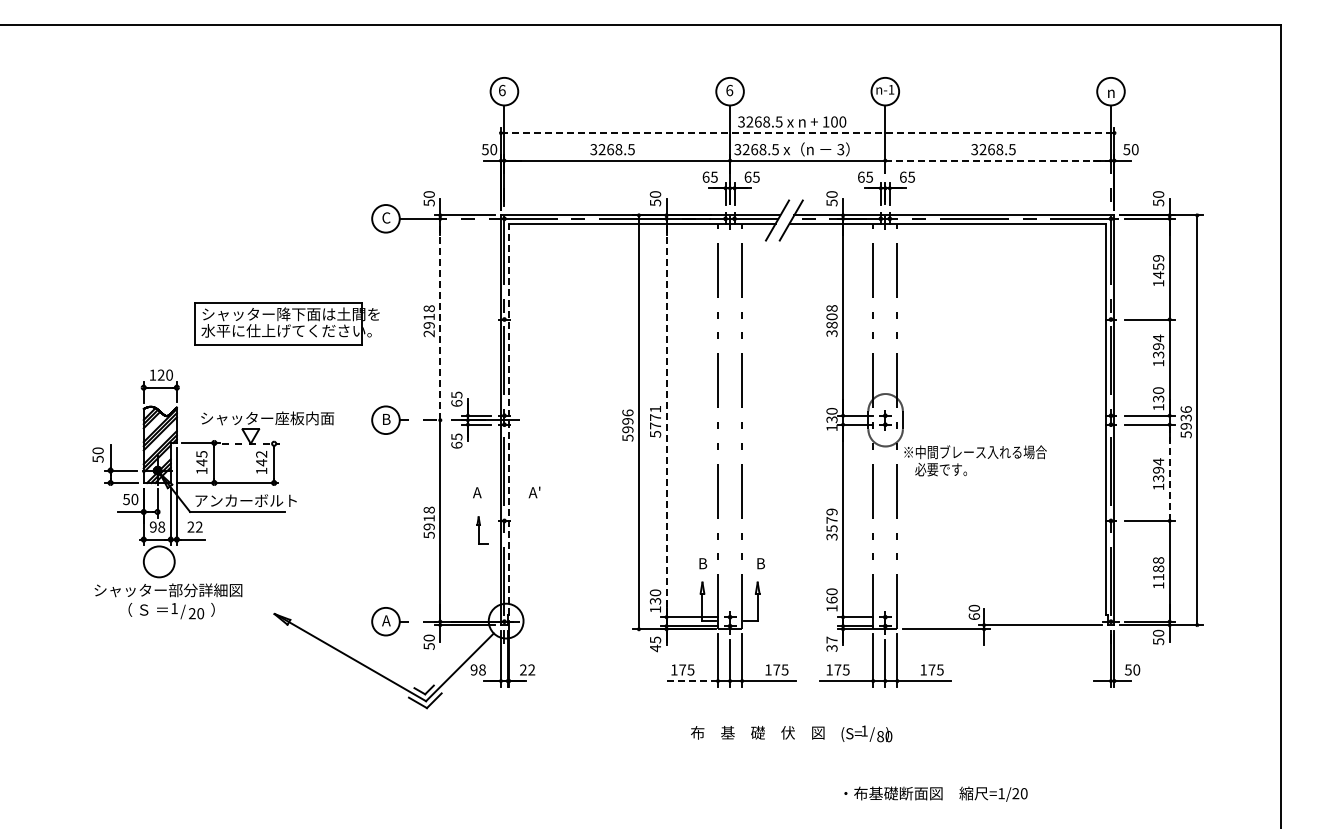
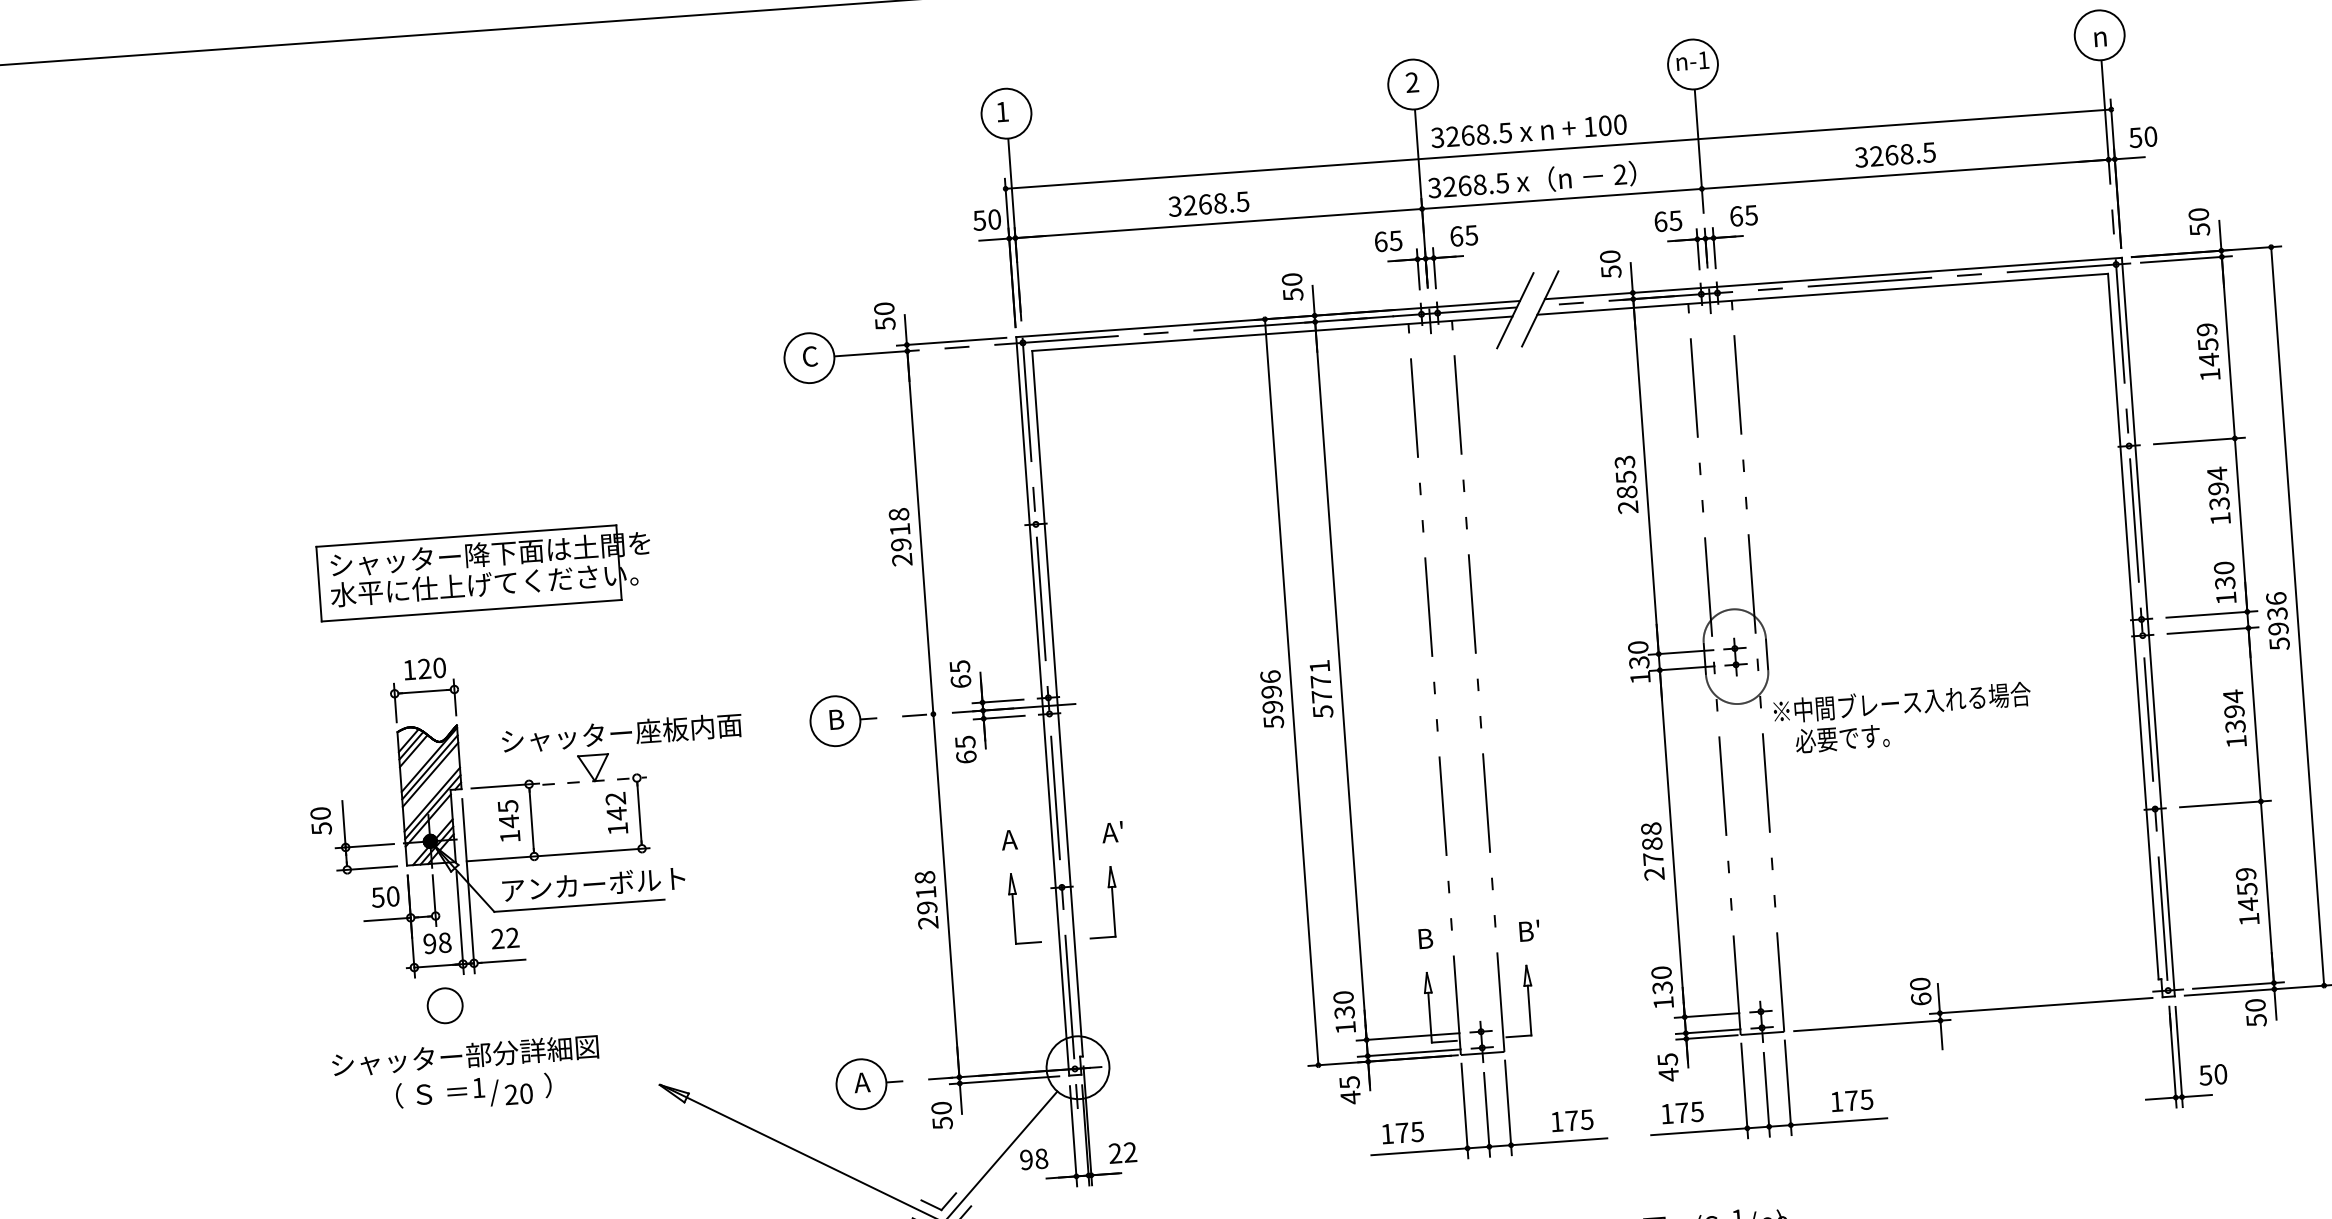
text: (502, 90) -> (1002, 111), 6 -> 1
text: (729, 90) -> (1411, 82), 6 -> 2
line: (807, 133) -> (1558, 149), dashed -> solid
text: (840, 149) -> (1619, 174), 3 -> 2
line: (998, 160) -> (1905, 173), dashed -> solid
line: (440, 319) -> (920, 532), dashed -> solid
text: (831, 320) -> (1625, 483), 3808 -> 2853
part: (286, 323) -> (483, 571), moved
line: (666, 417) -> (1340, 680), dashed -> solid
line: (509, 419) -> (1057, 703), dashed -> solid
line: (1169, 472) -> (2254, 714), dashed -> solid
text: (831, 524) -> (1651, 851), 3579 -> 2788
part: (482, 530) -> (1023, 907), size x1.43
part: (525, 530) -> (1101, 901), added
text: (428, 534) -> (926, 921), 5918 -> 2918
circle: (158, 561) -> (443, 1005), size x0.62
text: (760, 563) -> (1528, 931), B -> B'
text: (1158, 569) -> (2247, 890), 1188 -> 1459
text: (831, 599) -> (1661, 986), 160 -> 130
text: (831, 644) -> (1667, 1067), 37 -> 45
line: (691, 681) -> (1419, 1152), dashed -> solid

